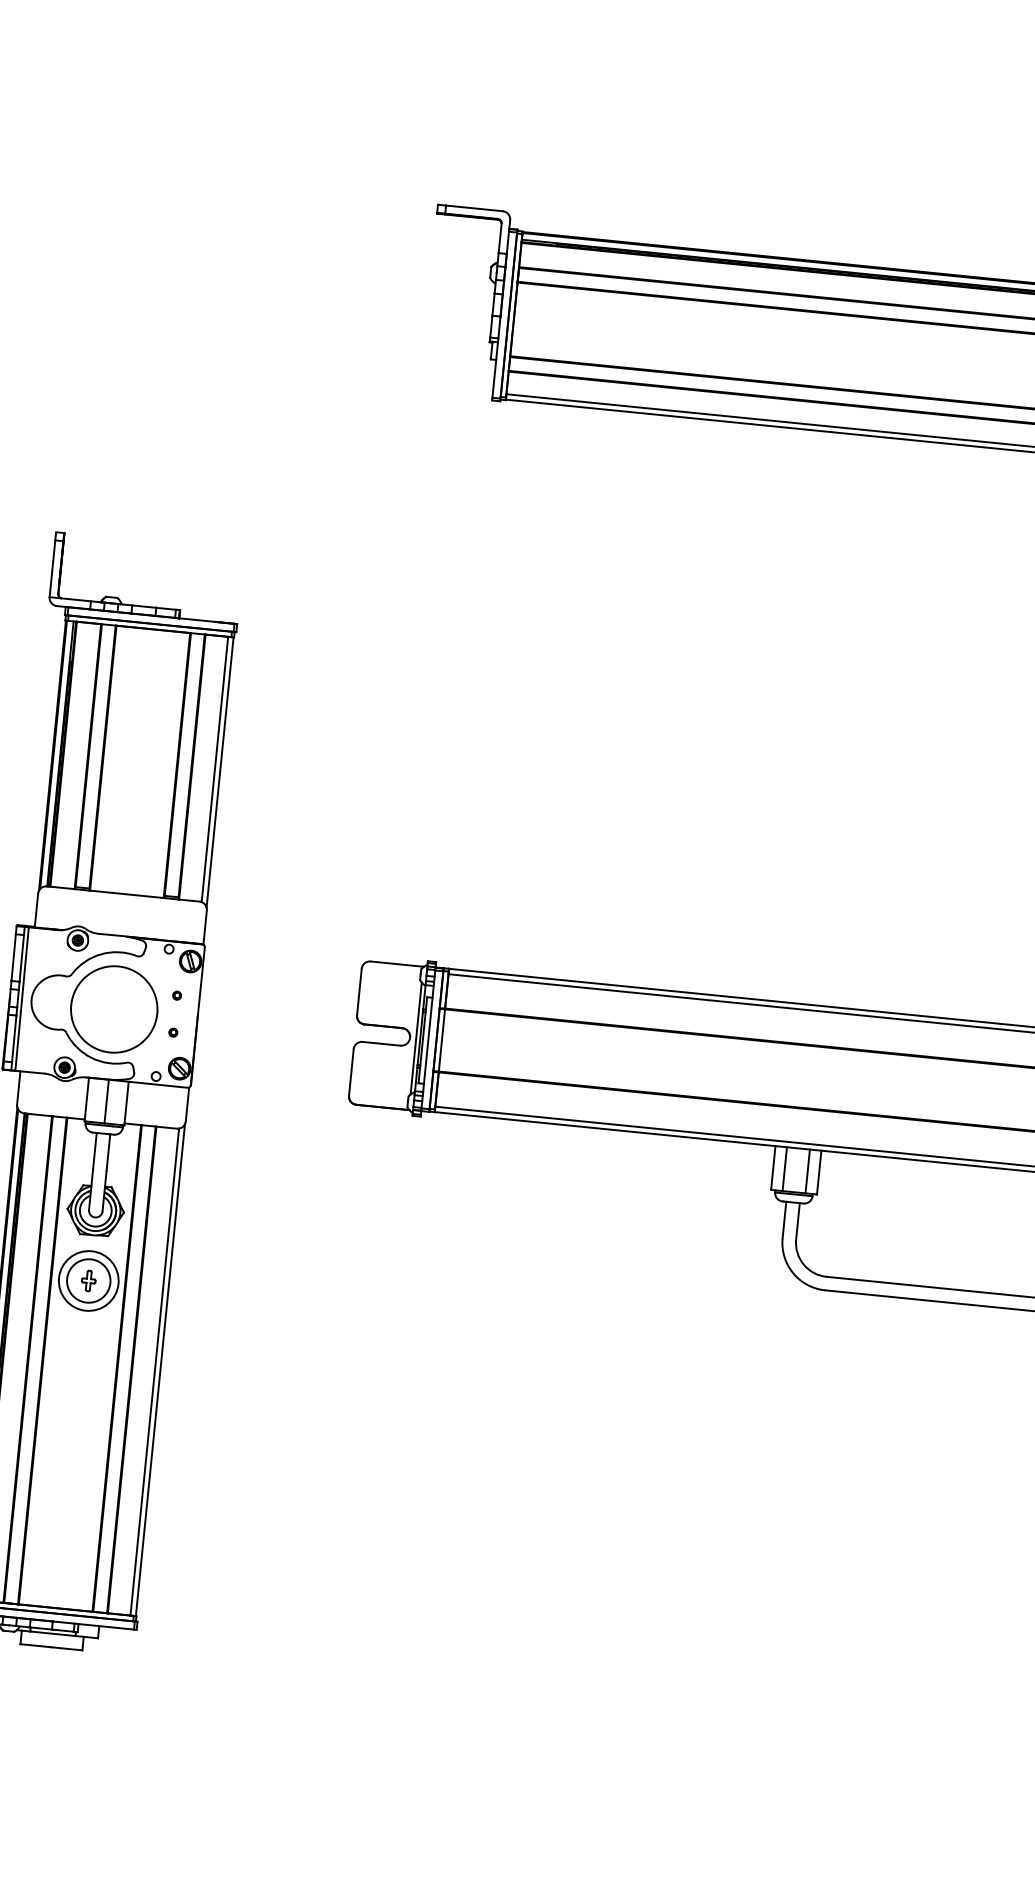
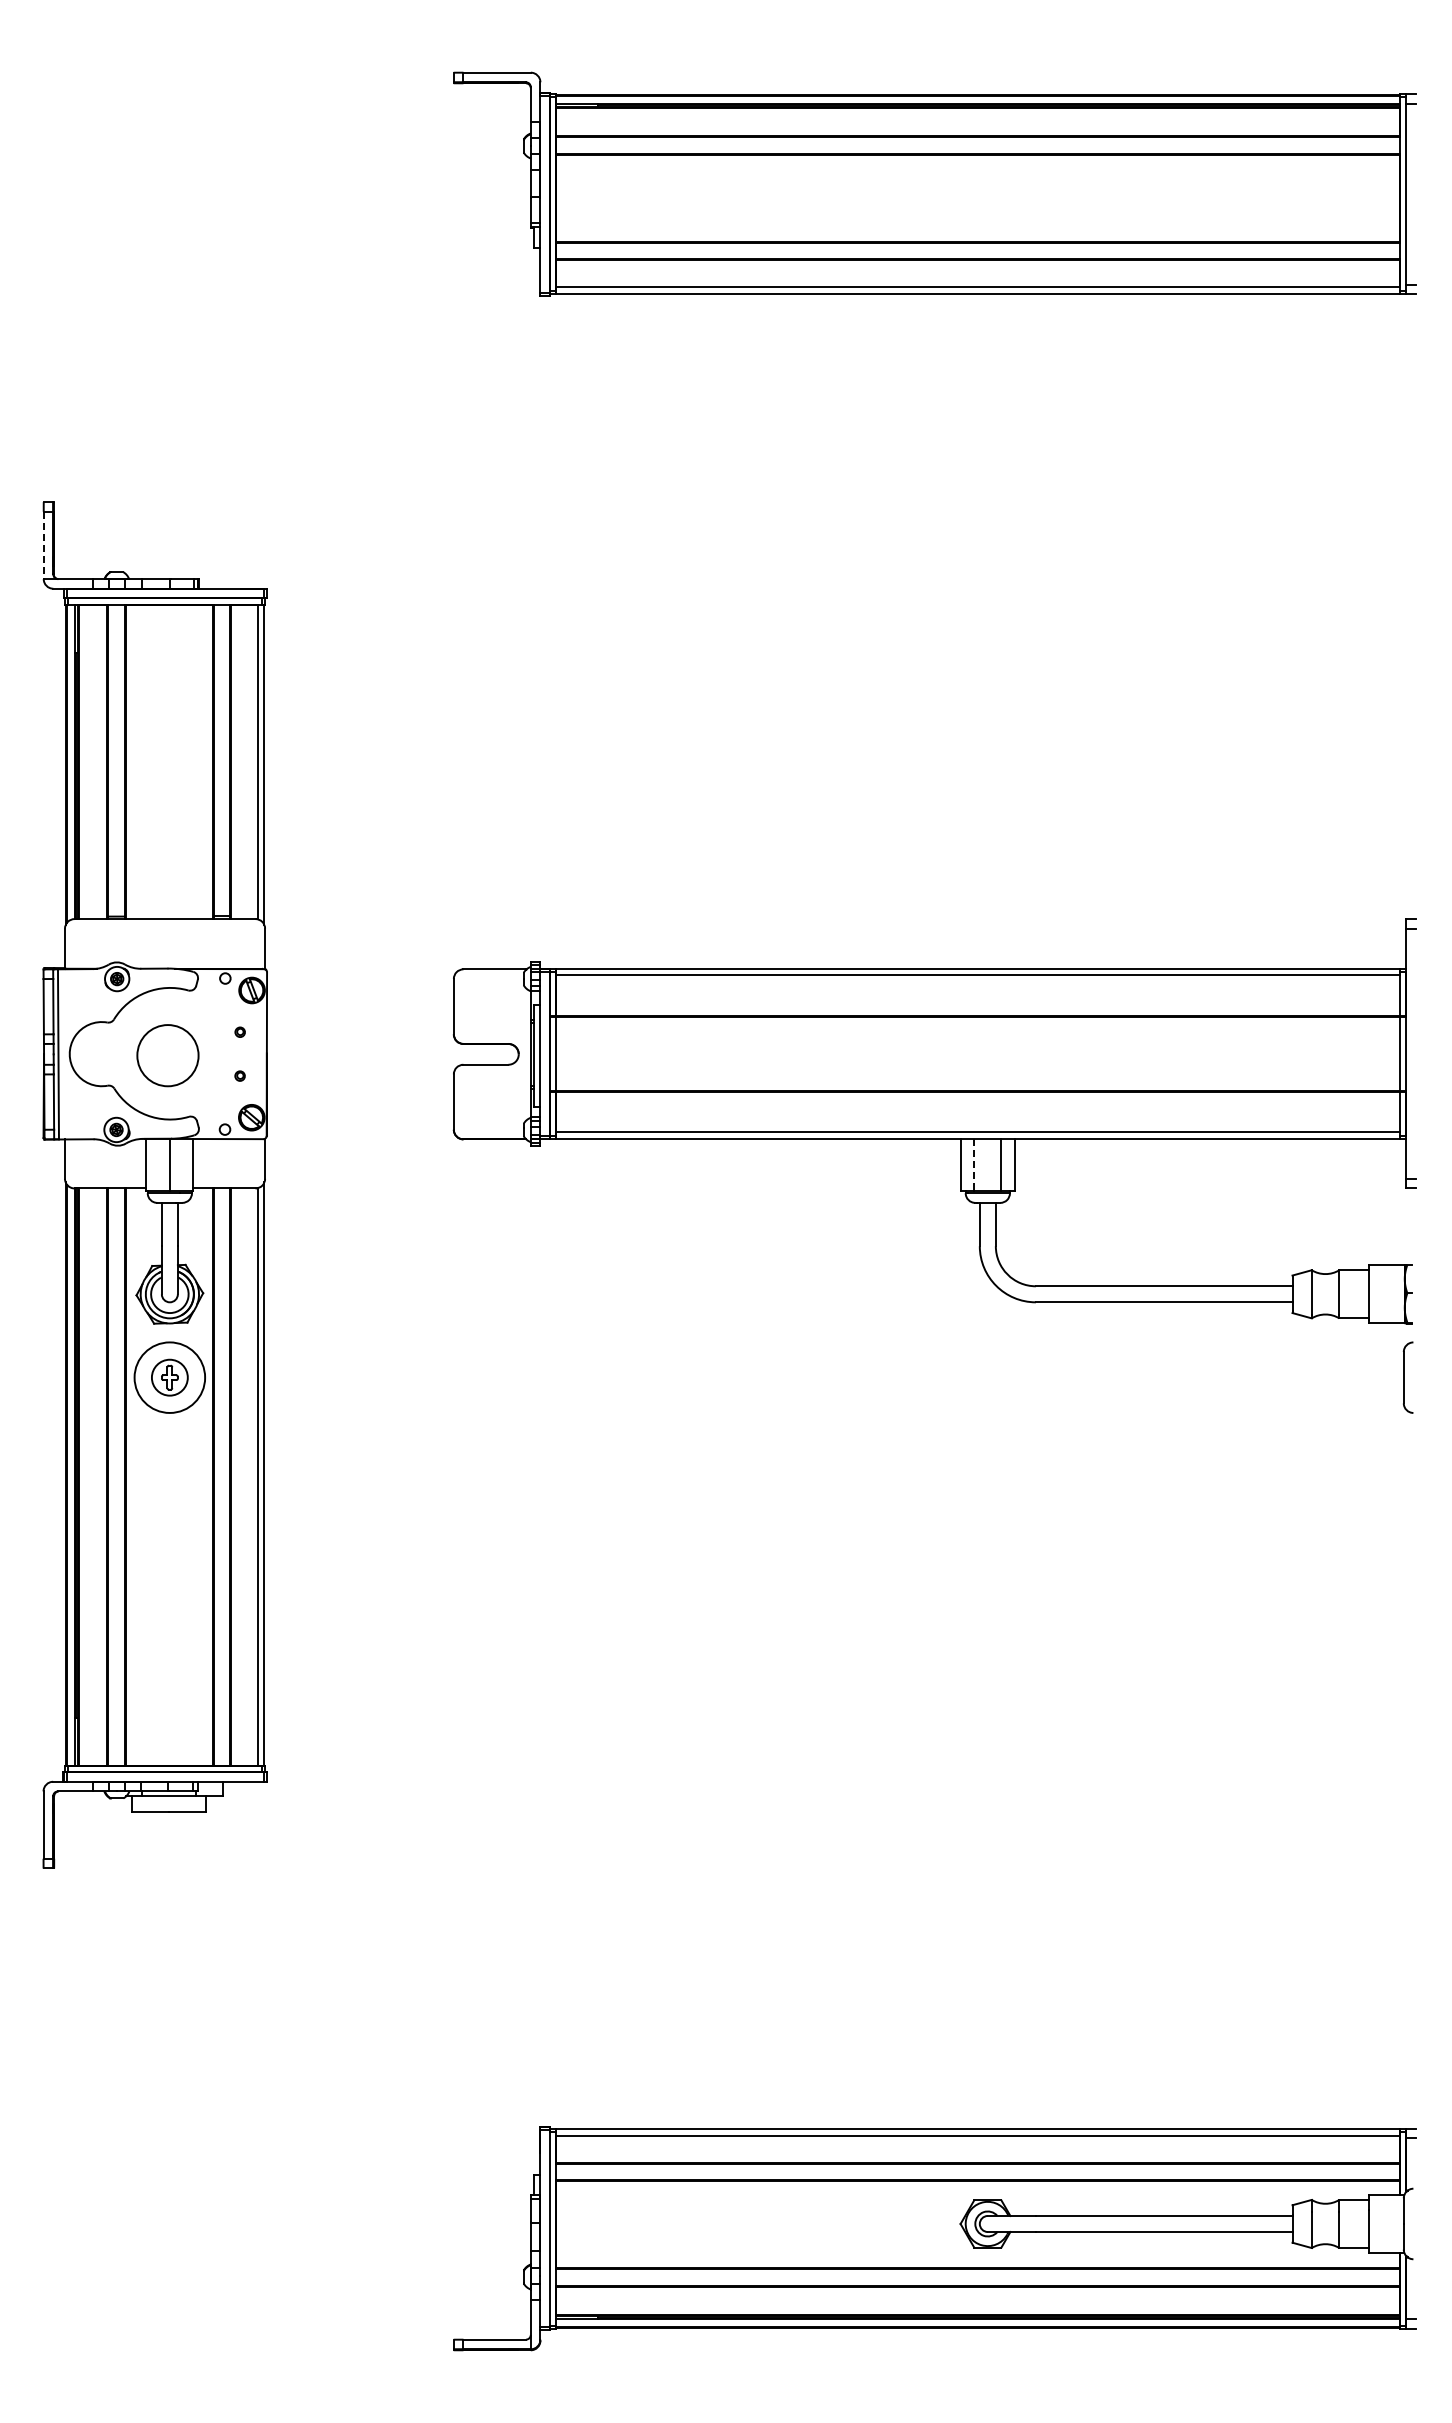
line: (52, 568) -> (43, 545), solid -> dashed
circle: (113, 1009) -> (167, 1055), size x0.6
line: (416, 1038) -> (526, 1054), removed
line: (785, 1168) -> (974, 1164), solid -> dashed
circle: (88, 1280) -> (169, 1377), size x0.7

